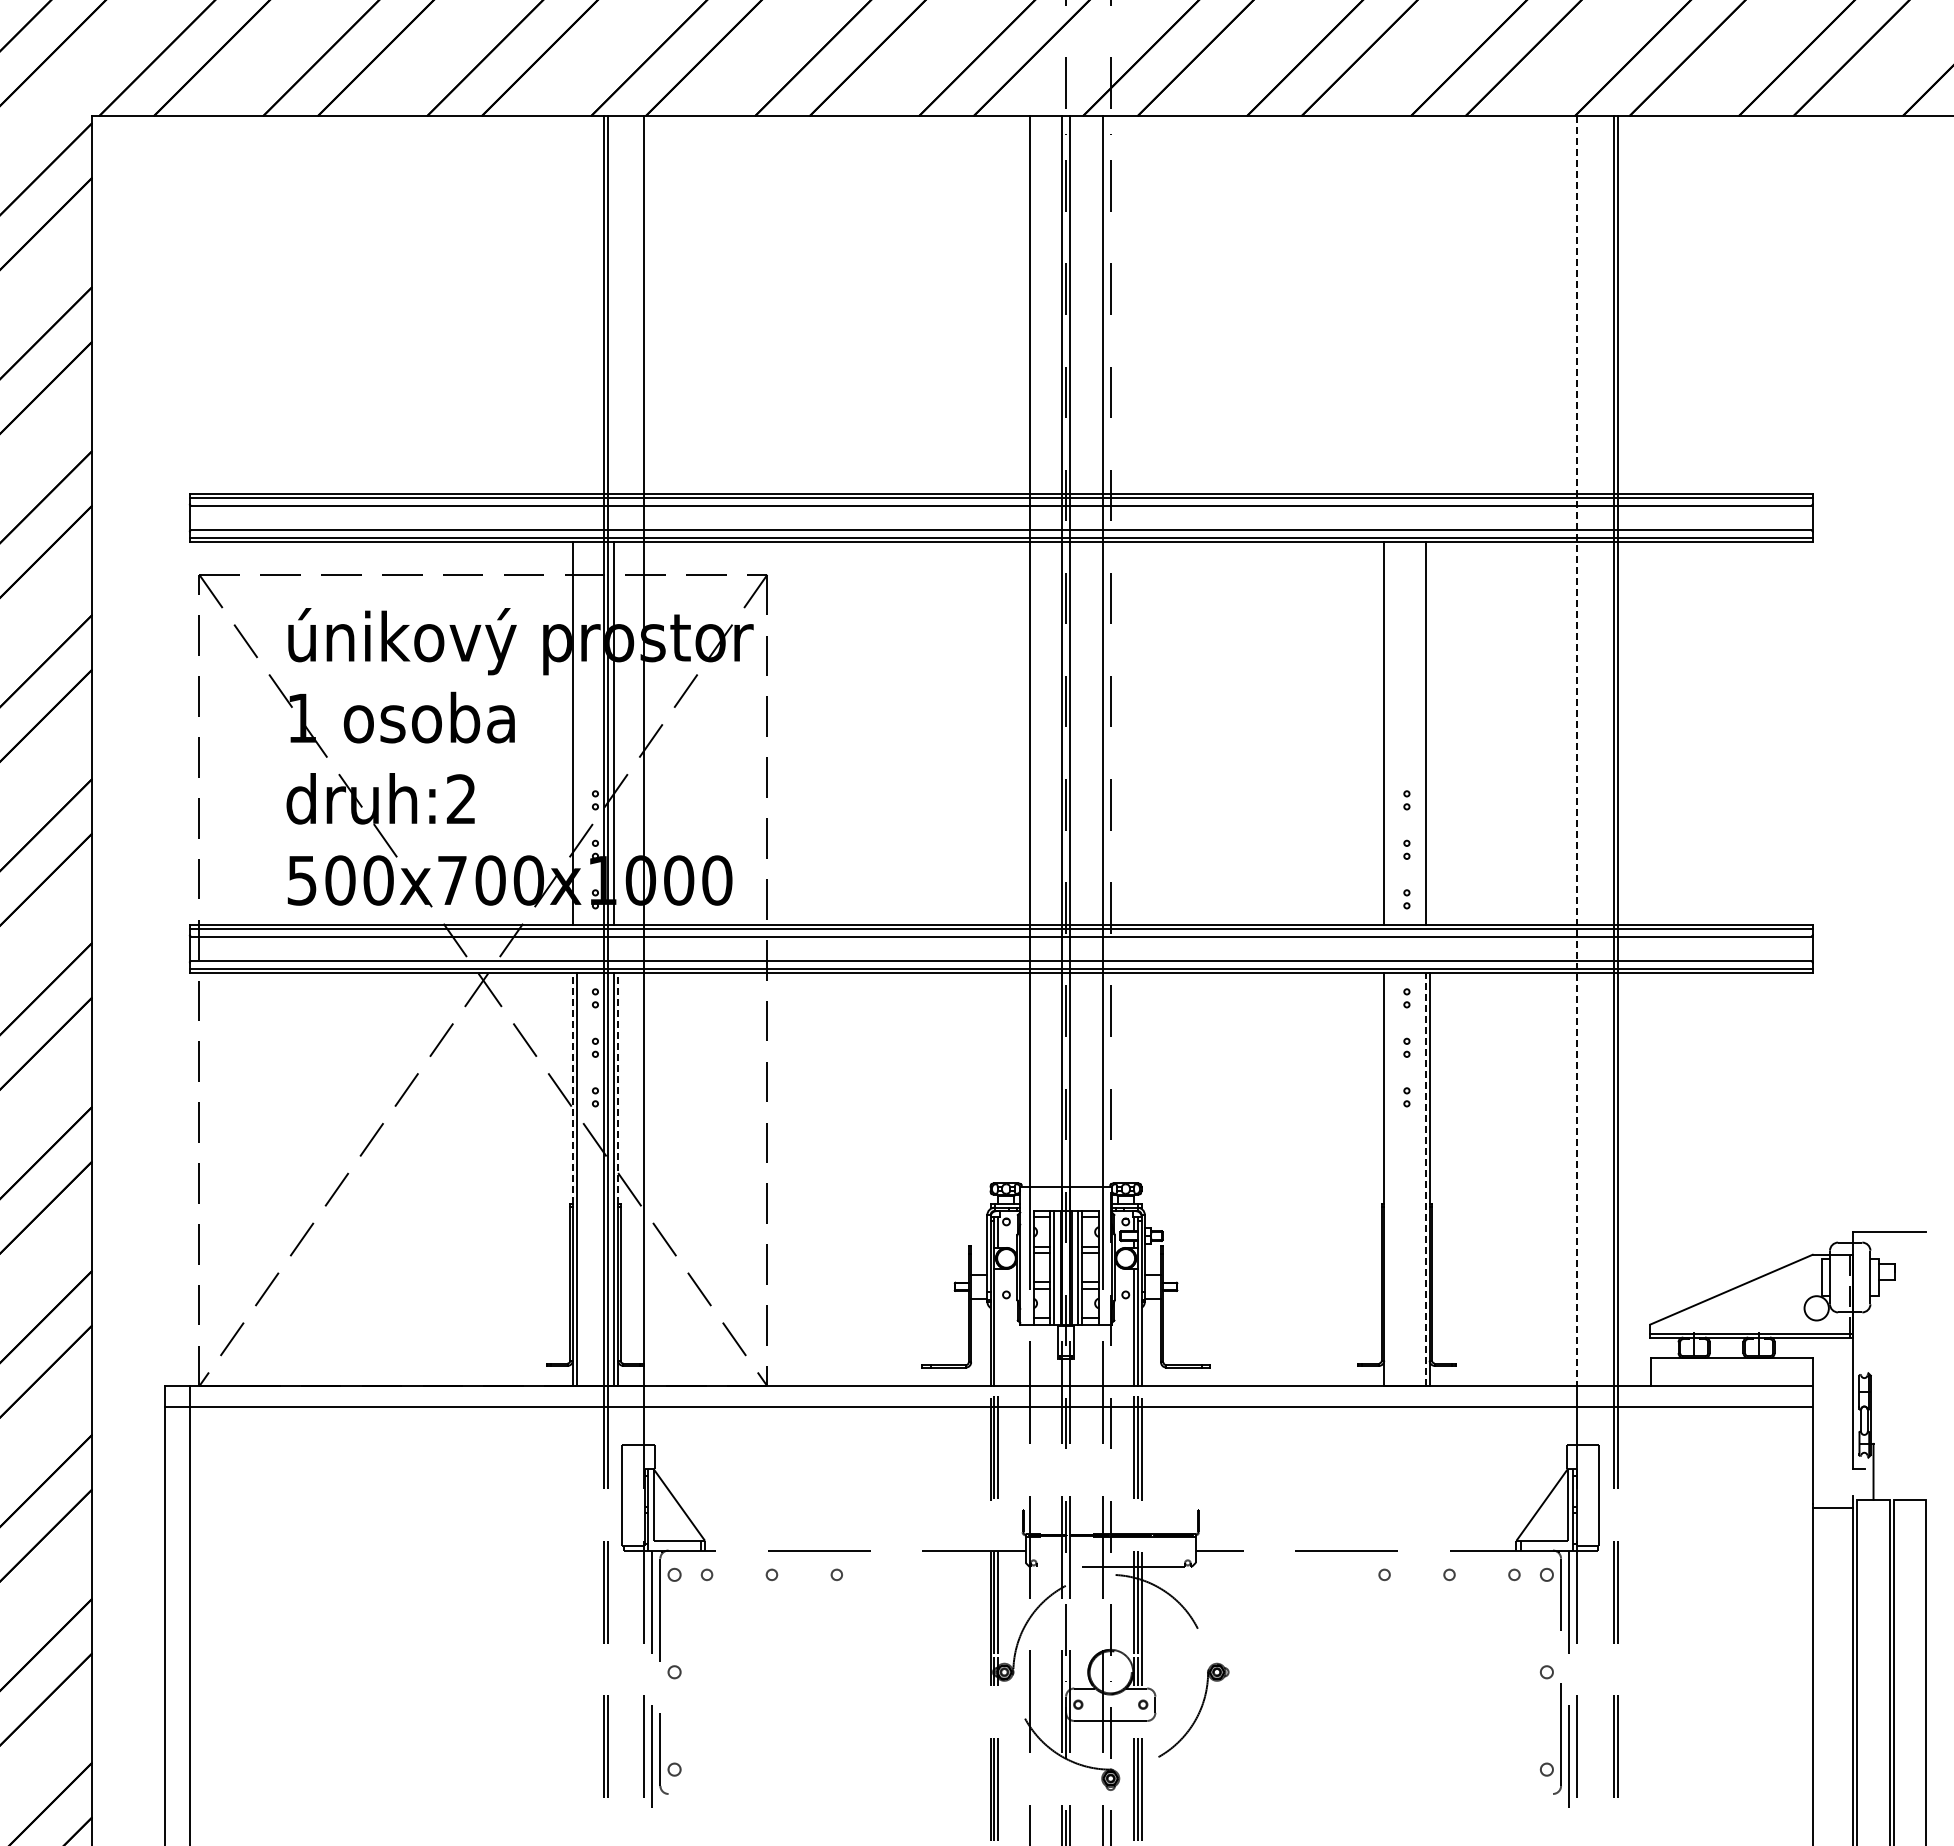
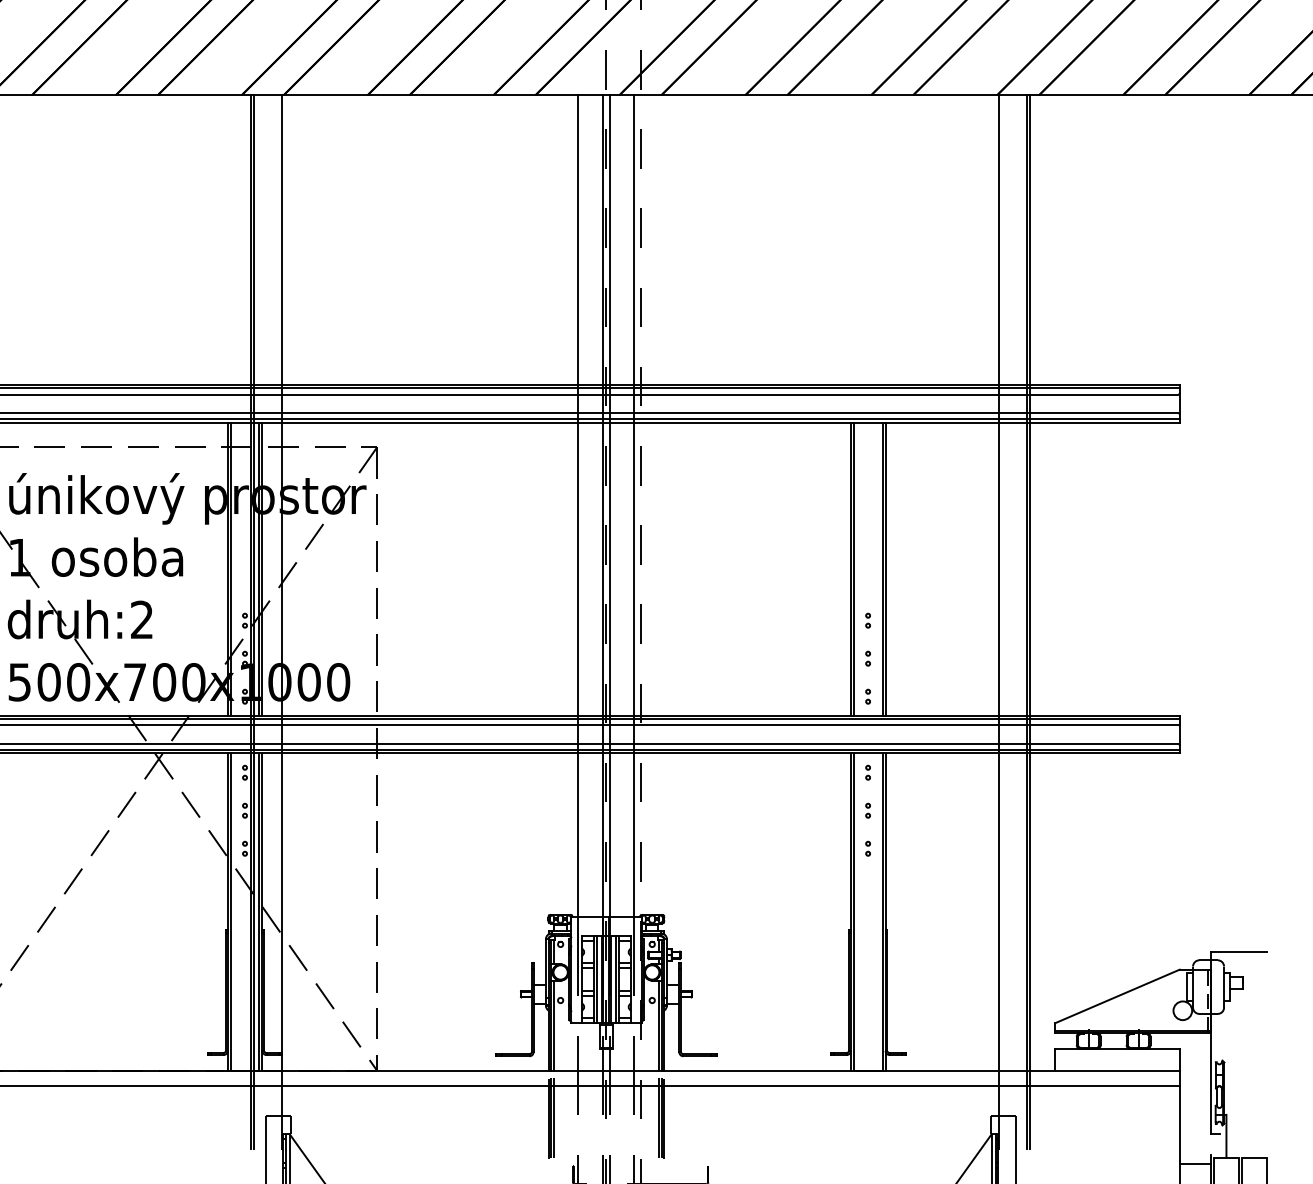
line: (576, 733) -> (230, 569), added
line: (618, 733) -> (262, 569), added
line: (1388, 733) -> (854, 569), added
line: (1429, 733) -> (885, 569), added
line: (1577, 751) -> (999, 583), dashed -> solid
line: (572, 1087) -> (227, 841), dashed -> solid
line: (618, 1087) -> (262, 841), dashed -> solid
line: (1388, 1179) -> (854, 911), added
line: (1425, 1179) -> (882, 911), dashed -> solid
line: (997, 1327) -> (553, 1025), added

